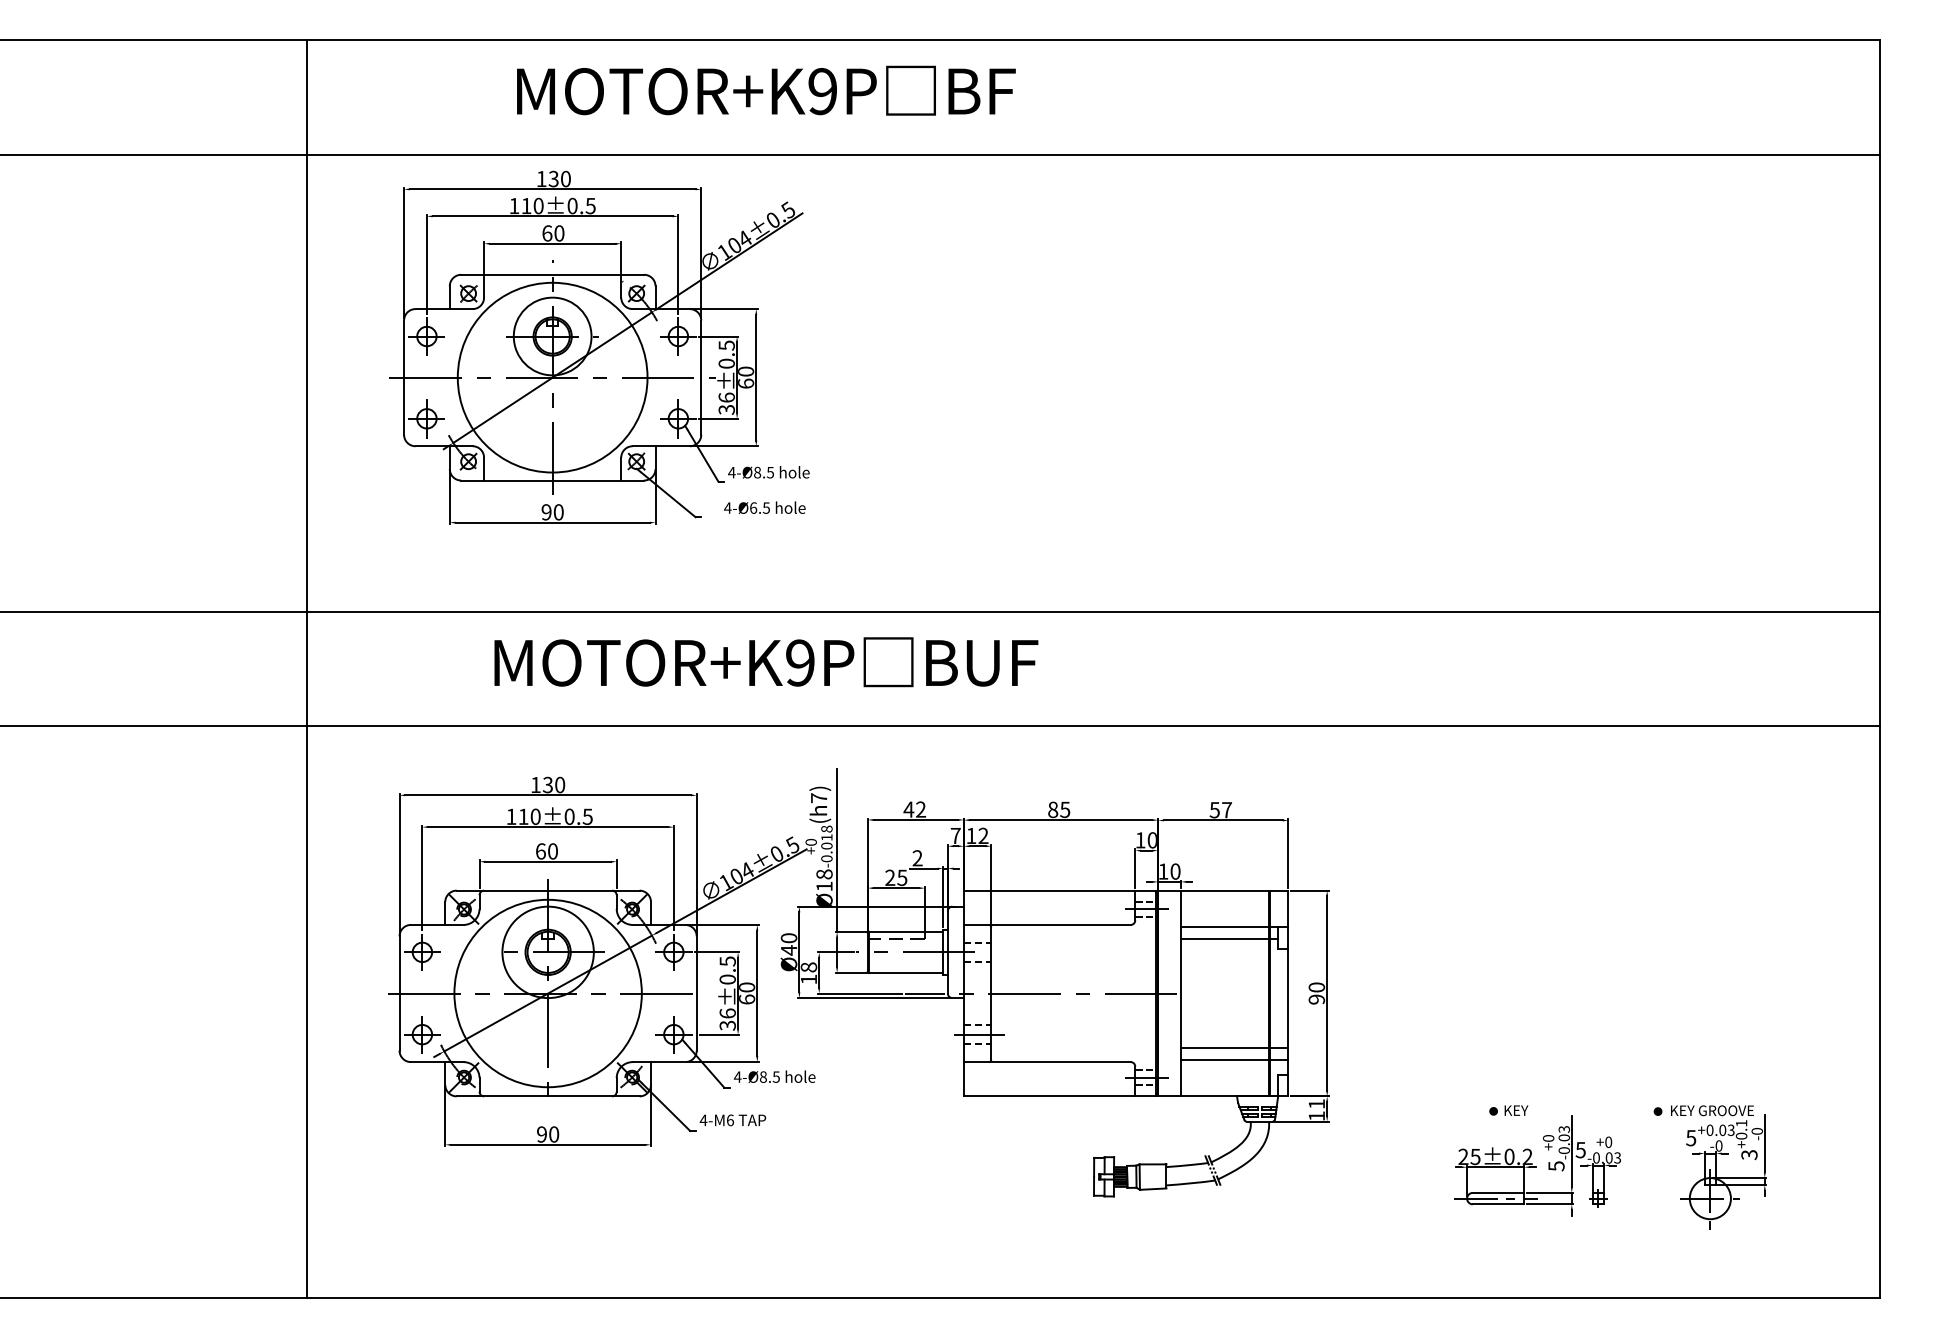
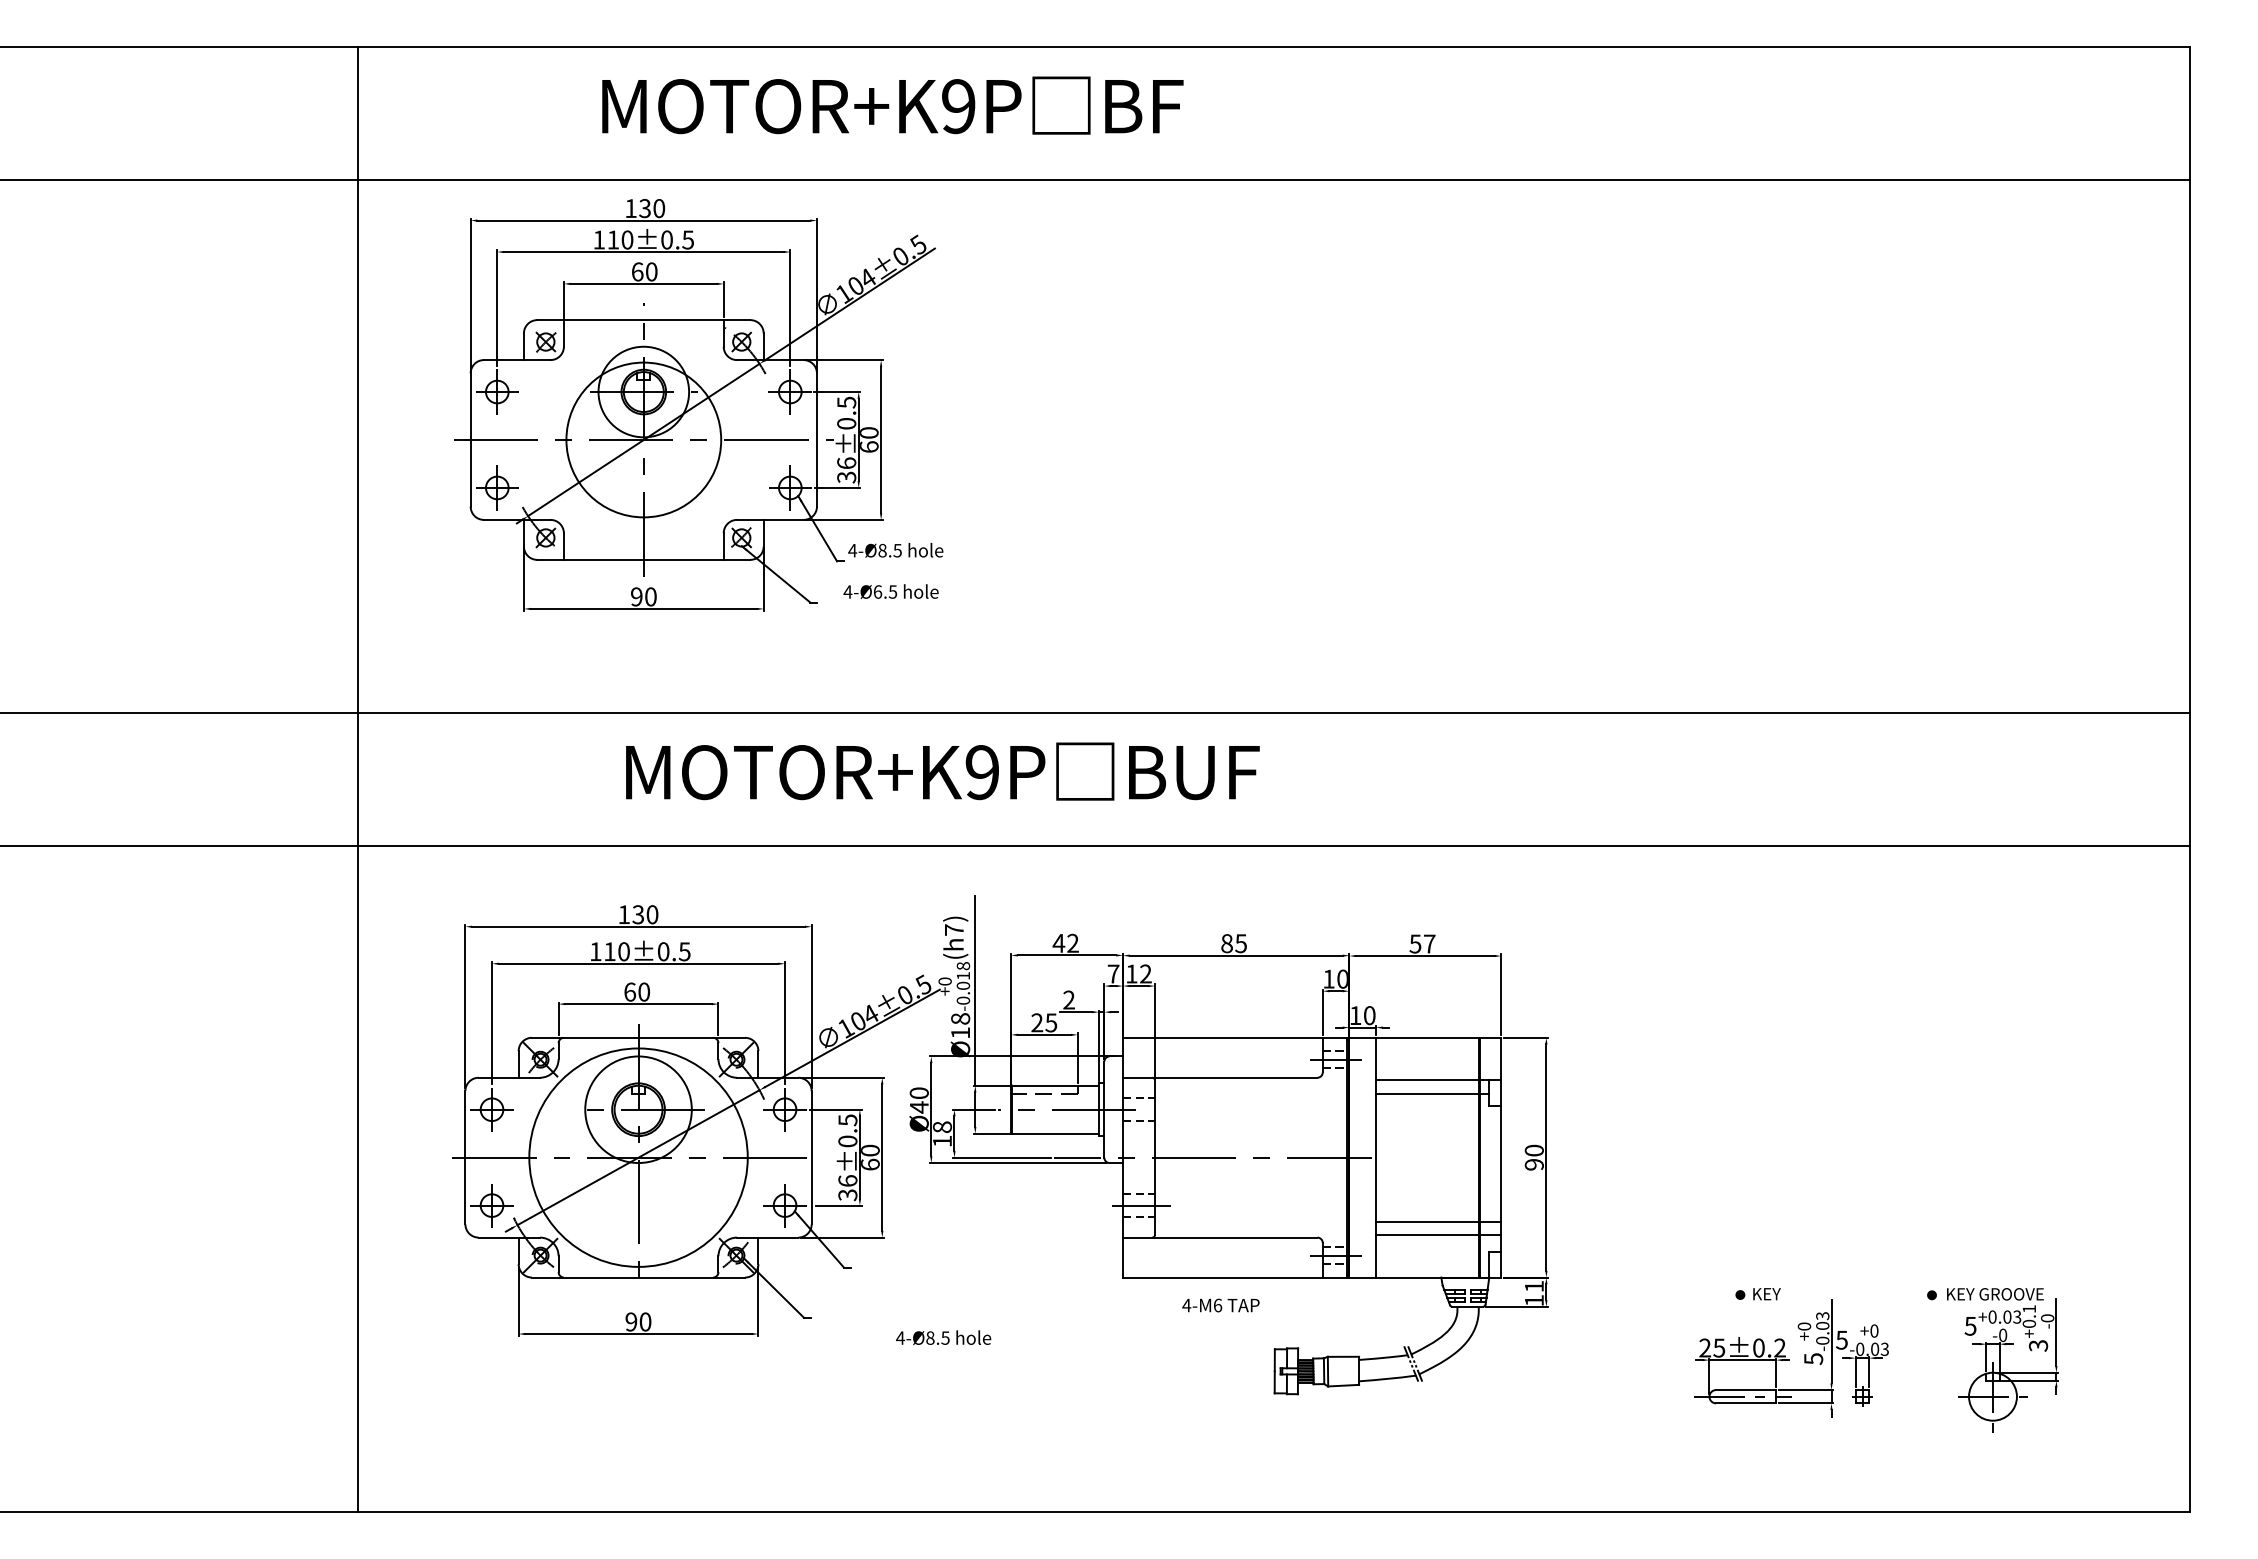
circle: (552, 377) -> (643, 439), size x0.7
text: (766, 662) -> (942, 771), moved
text: (774, 1076) -> (943, 1337), moved
text: (732, 1120) -> (1220, 1305), moved

